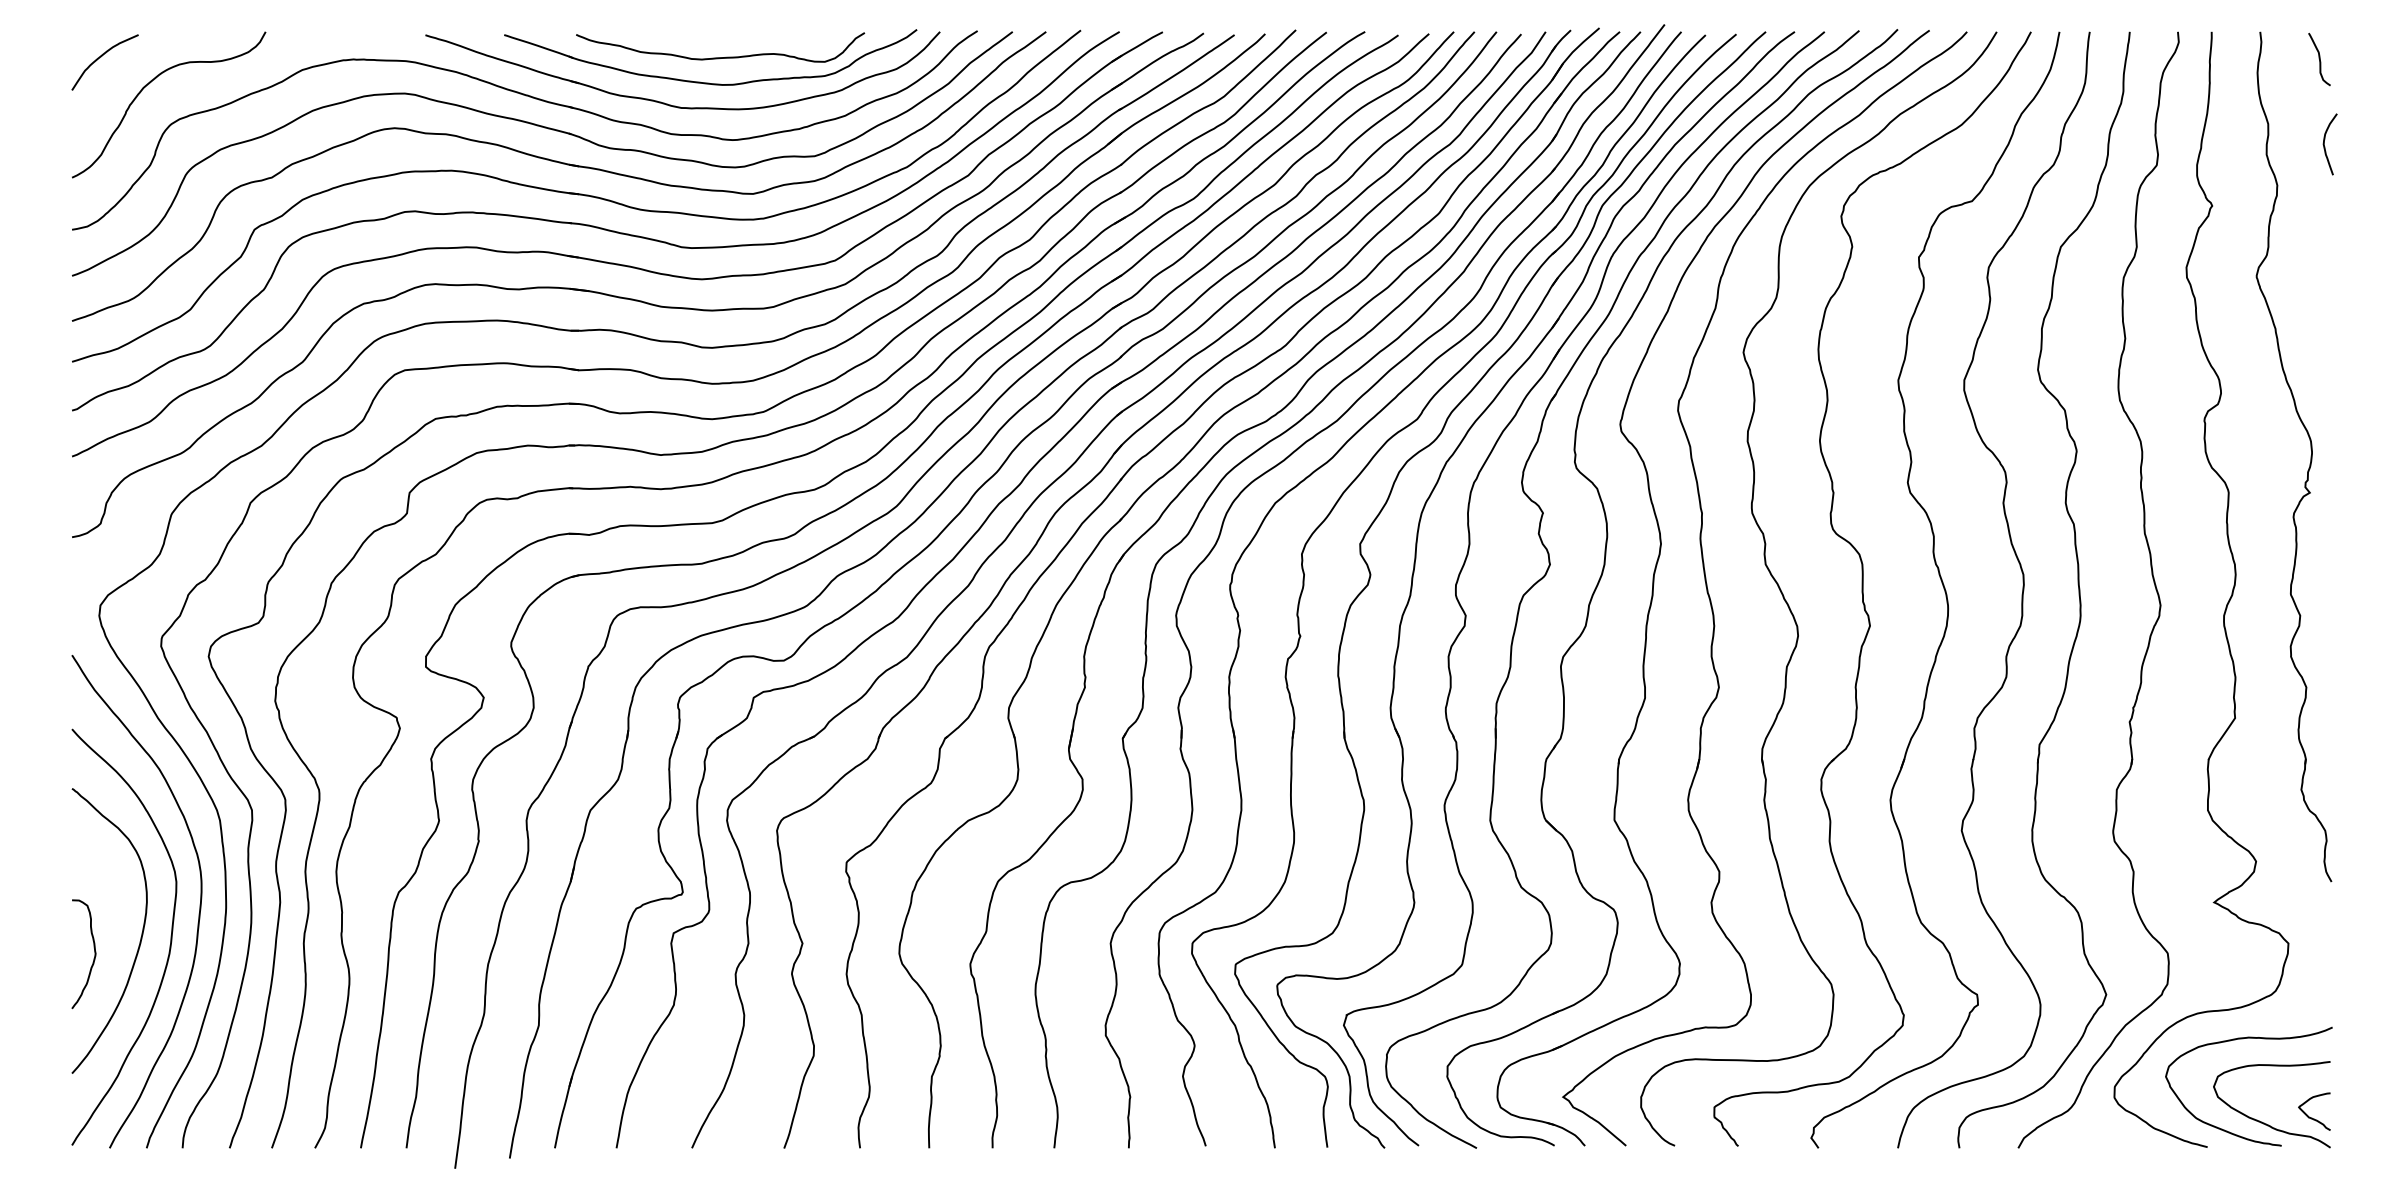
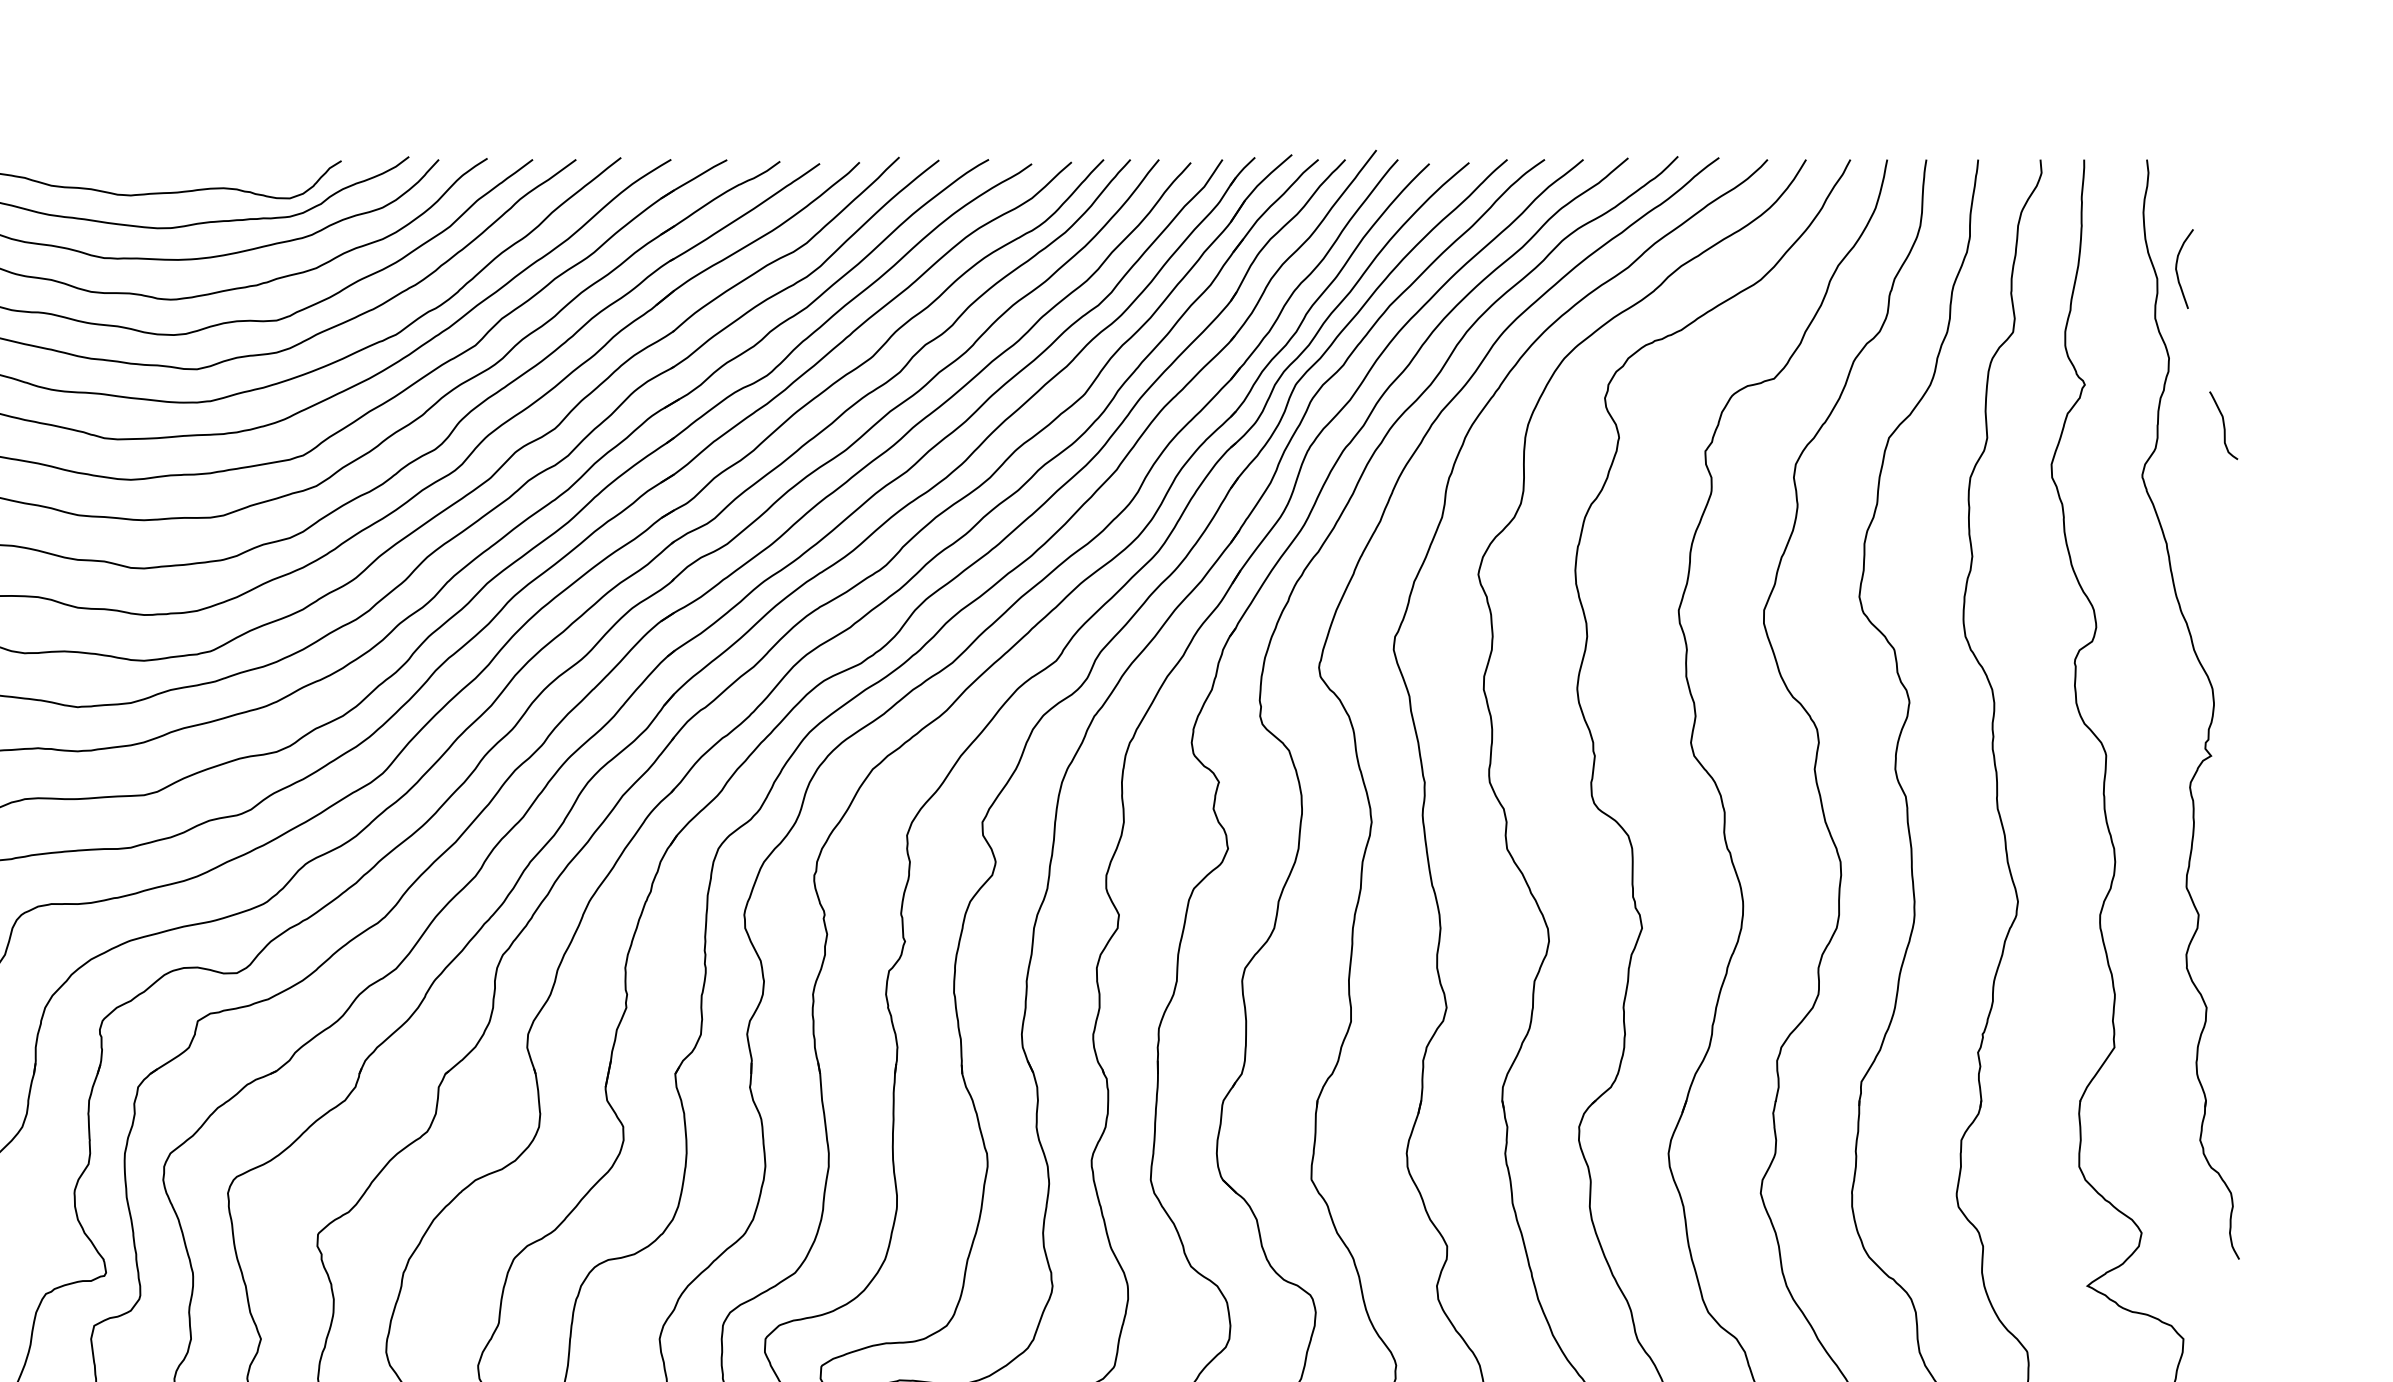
curve: (2319, 59) -> (2223, 425), moved
curve: (2325, 146) -> (2178, 271), moved

